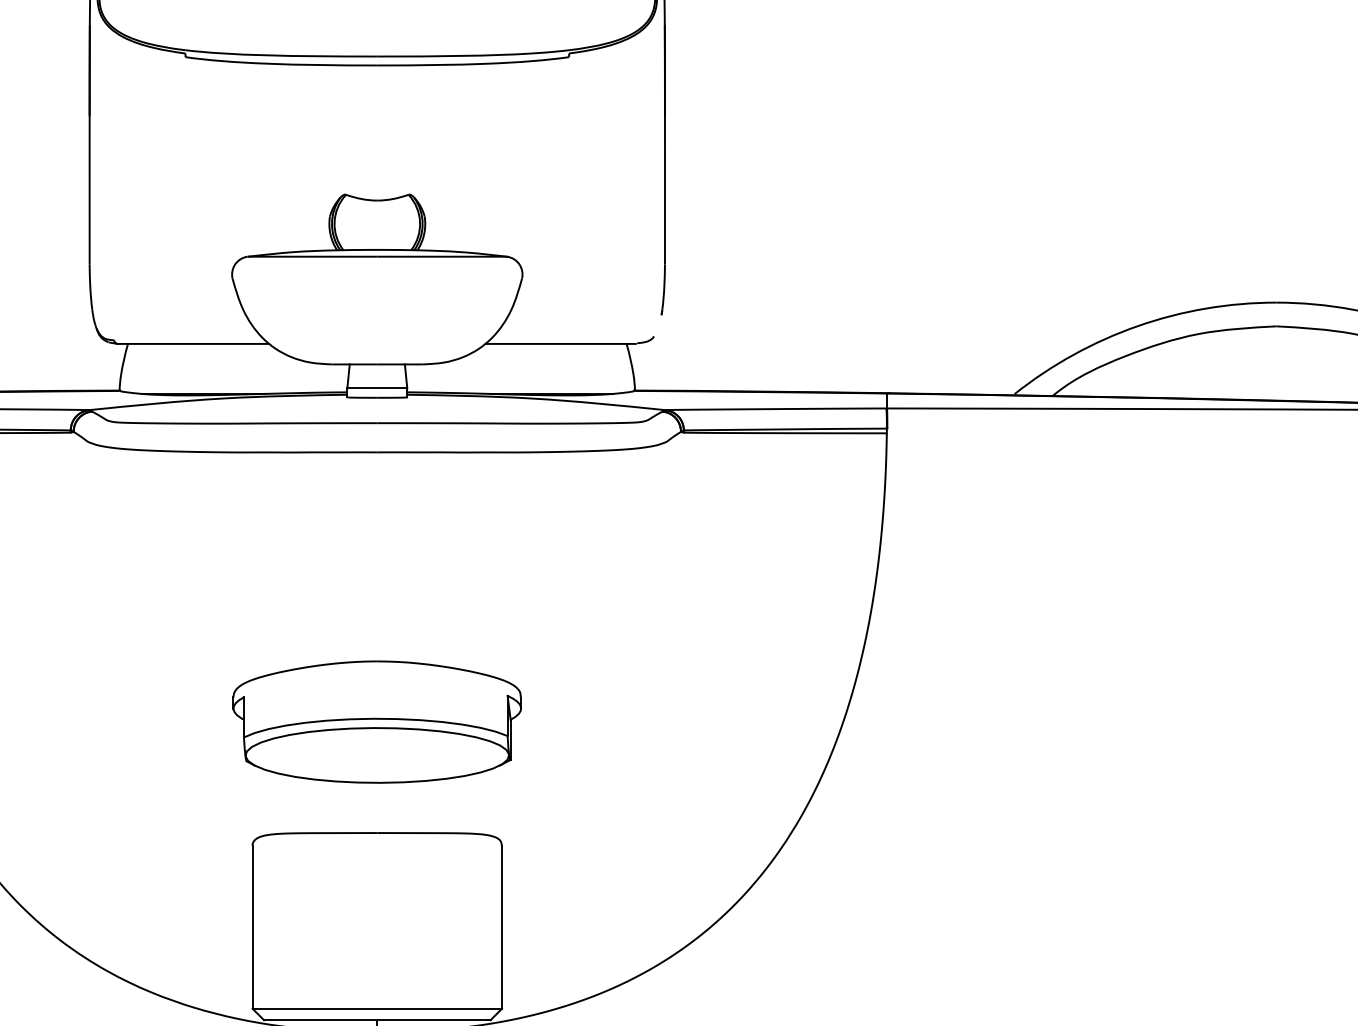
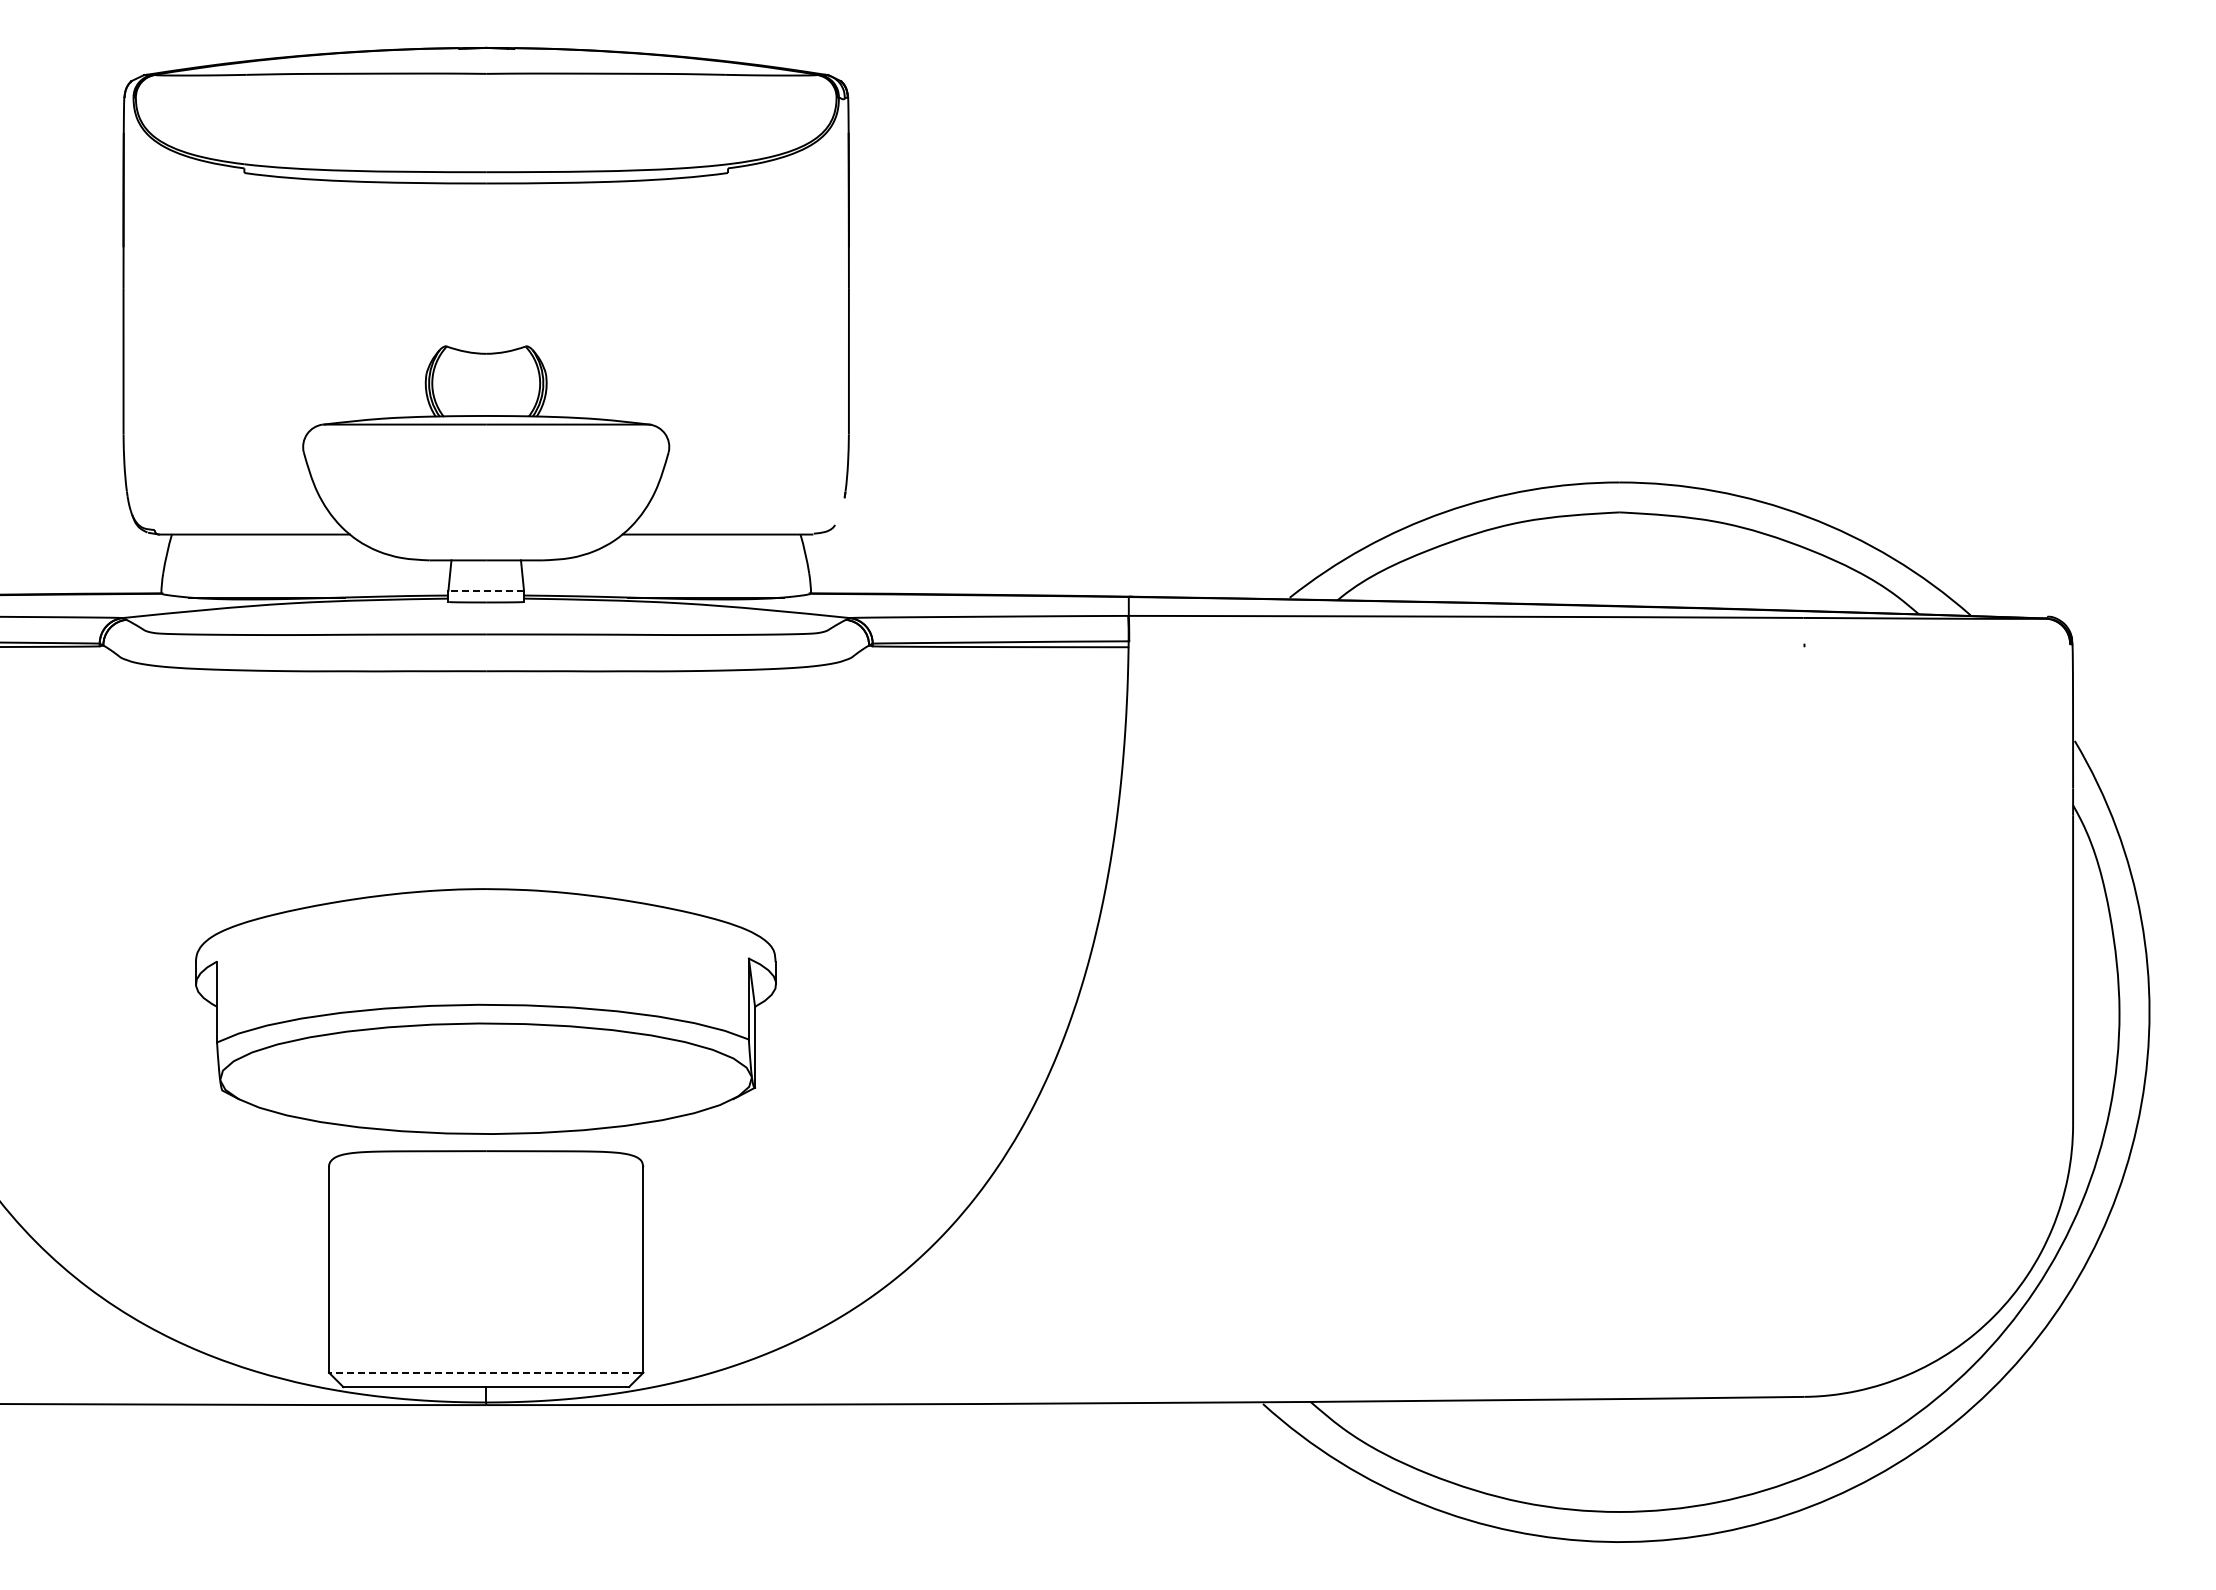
line: (377, 388) -> (486, 590), solid -> dashed
part: (377, 721) -> (486, 1010), size x1.6
line: (375, 1008) -> (484, 1372), solid -> dashed

